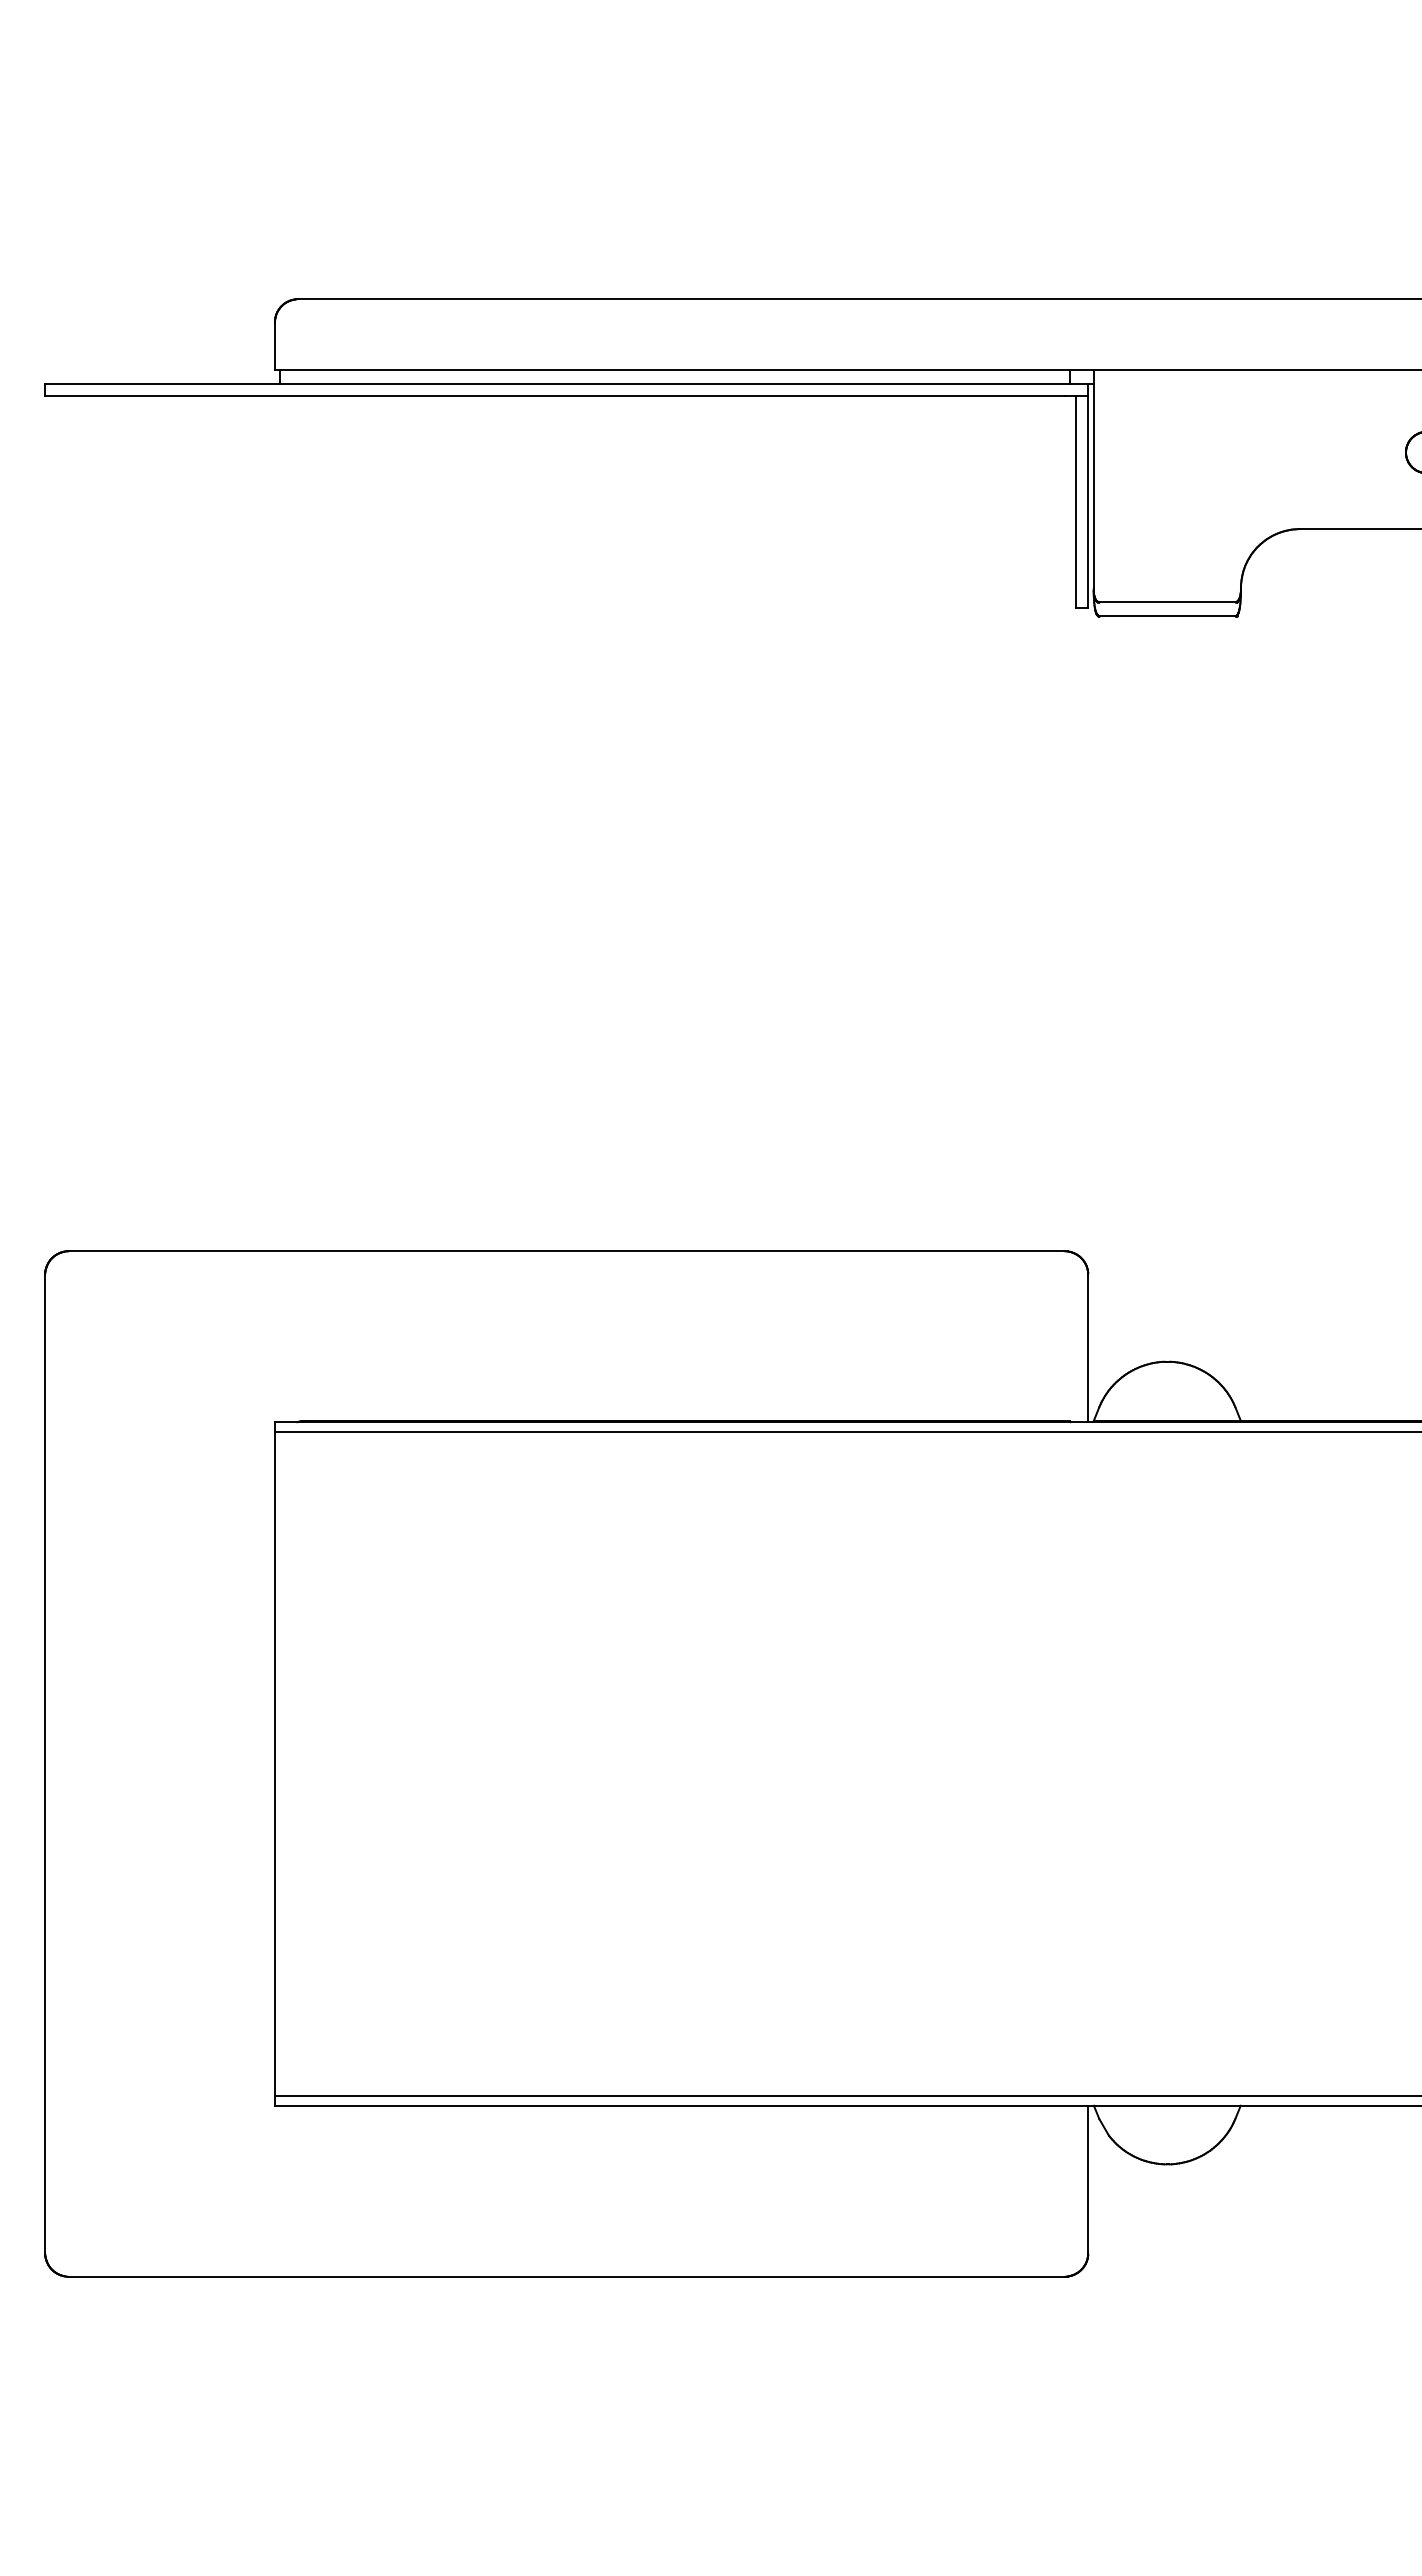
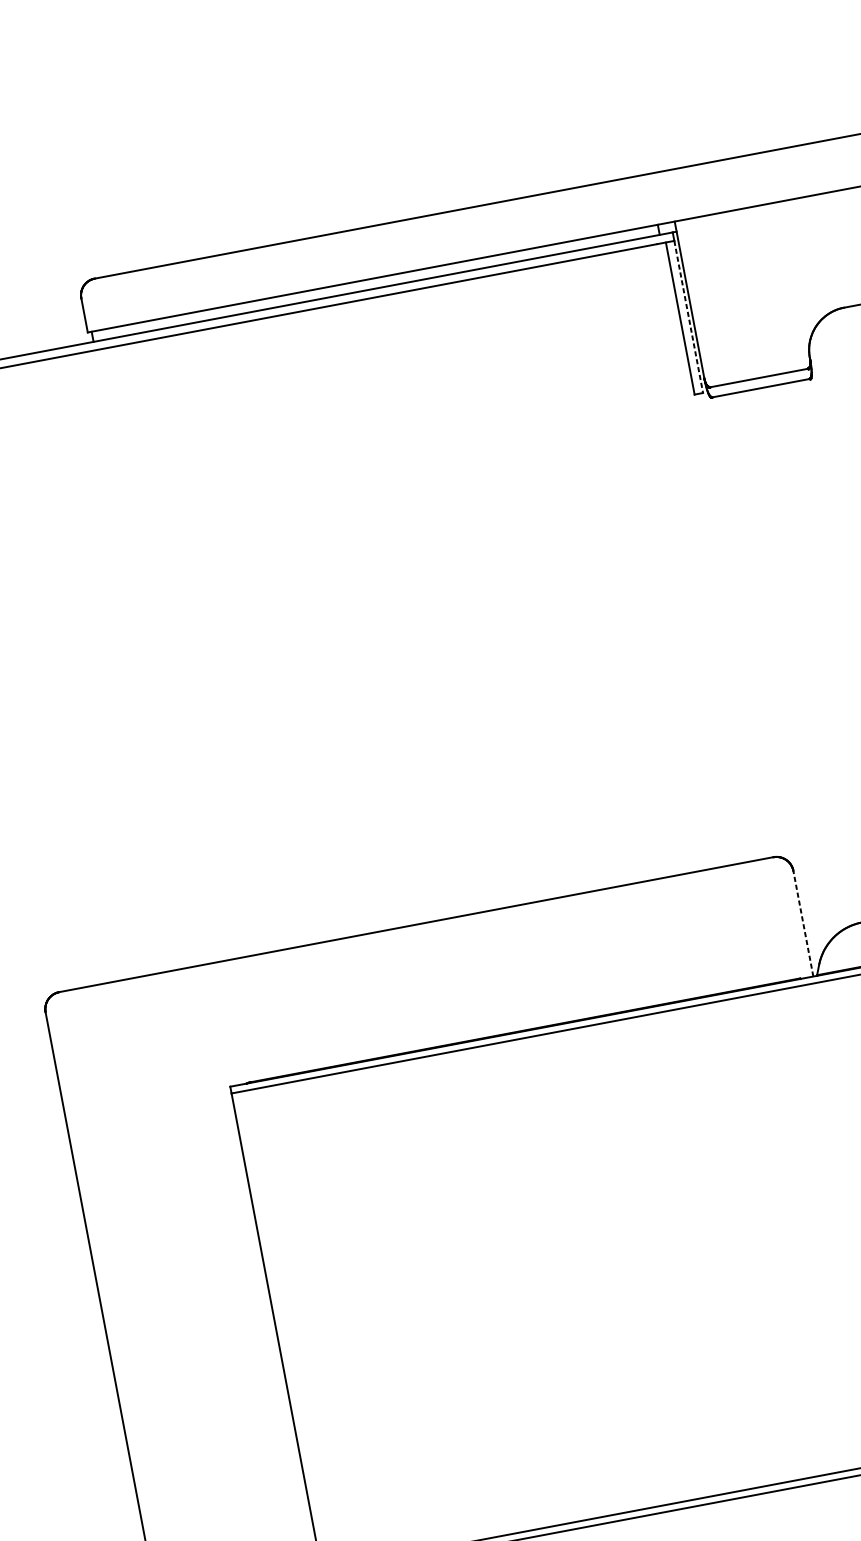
line: (1088, 502) -> (688, 317), solid -> dashed
line: (1088, 1348) -> (803, 923), solid -> dashed

